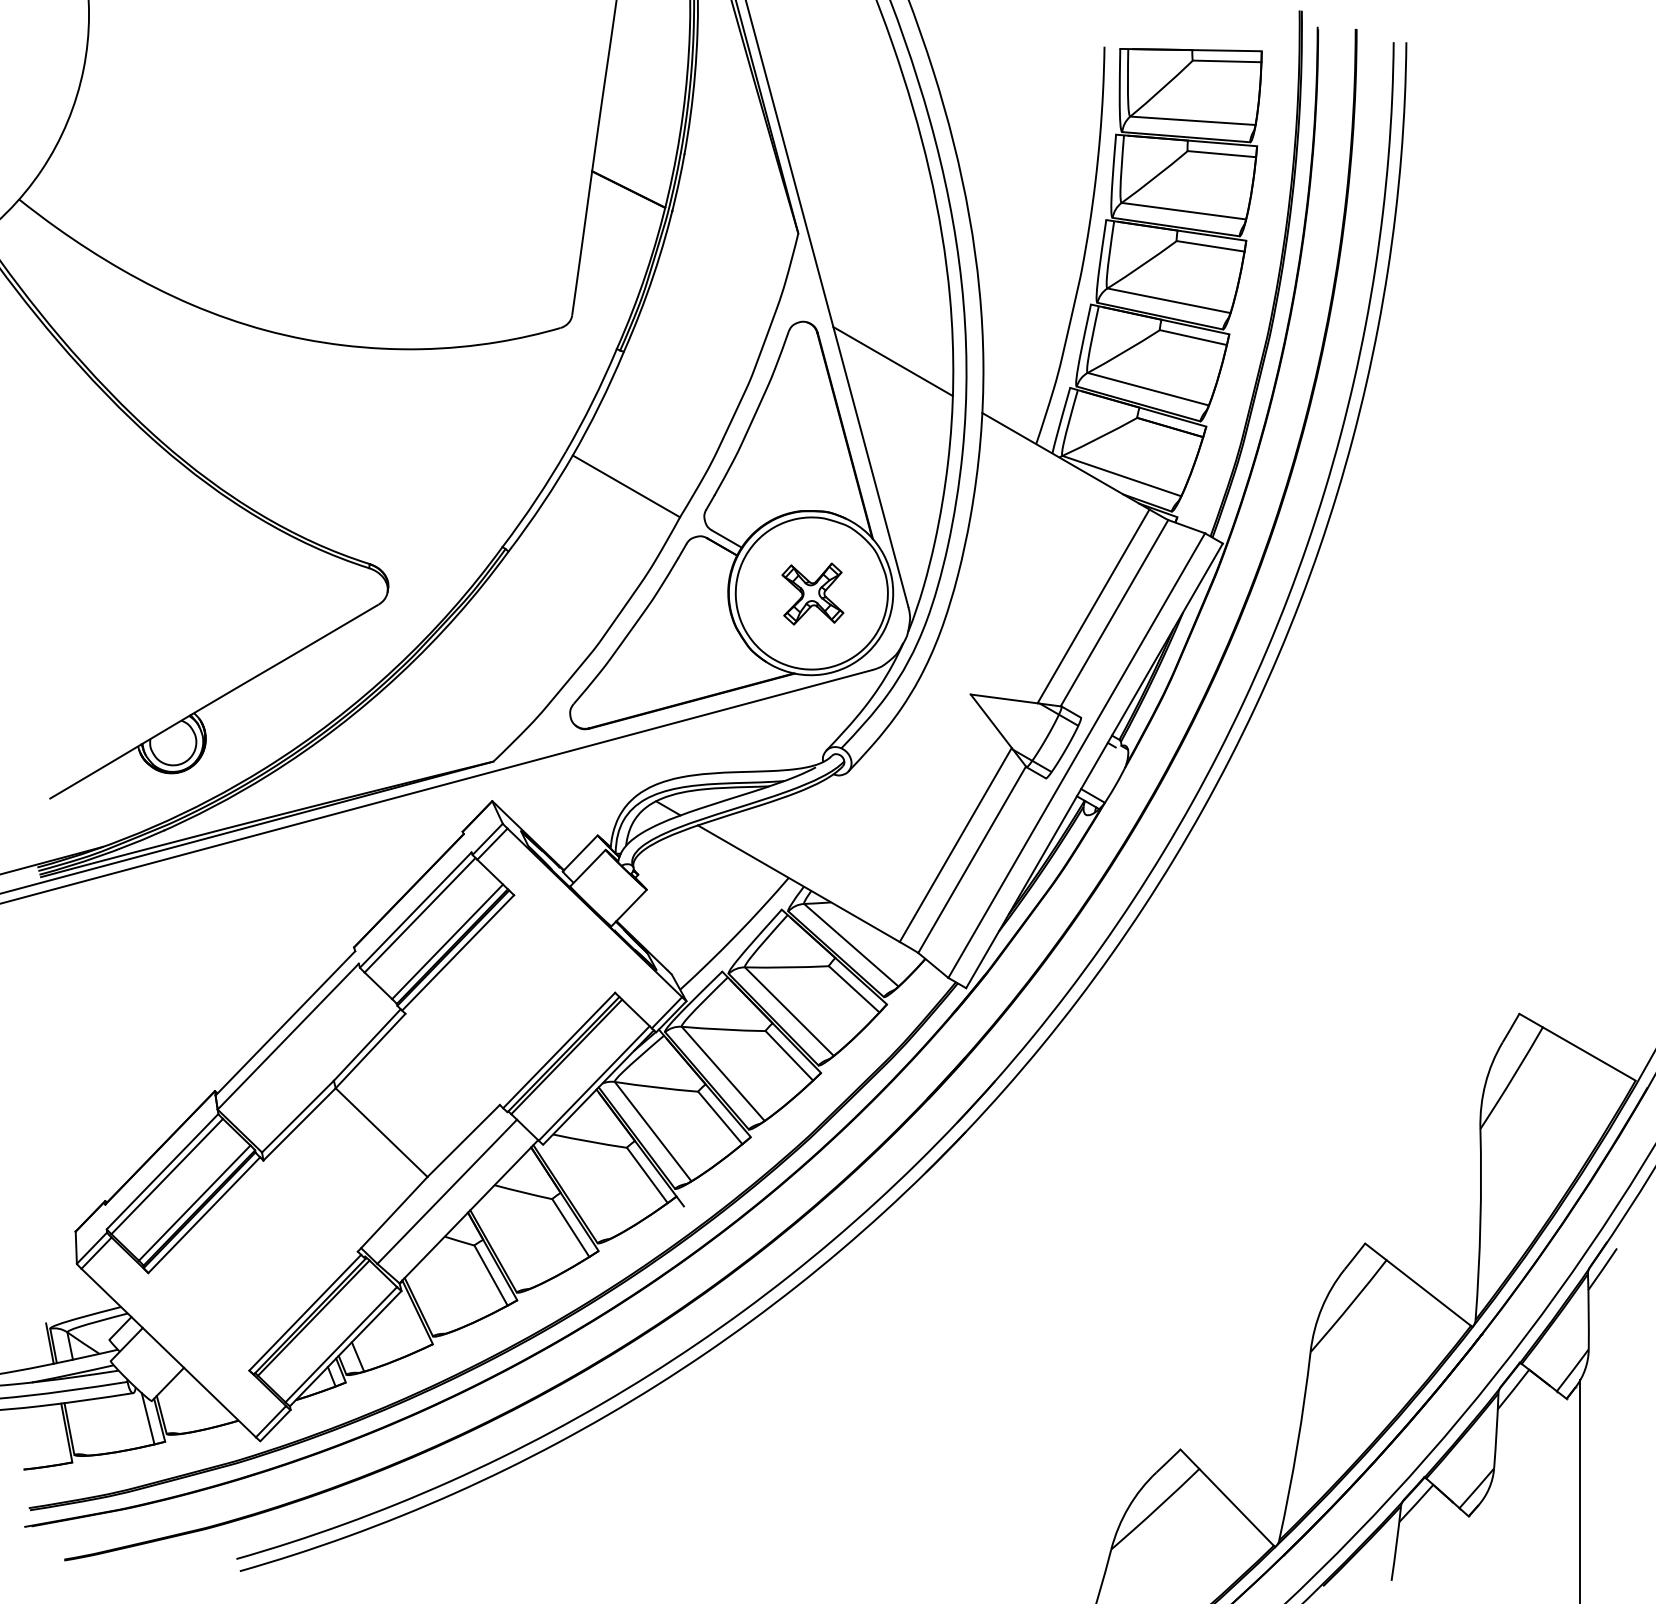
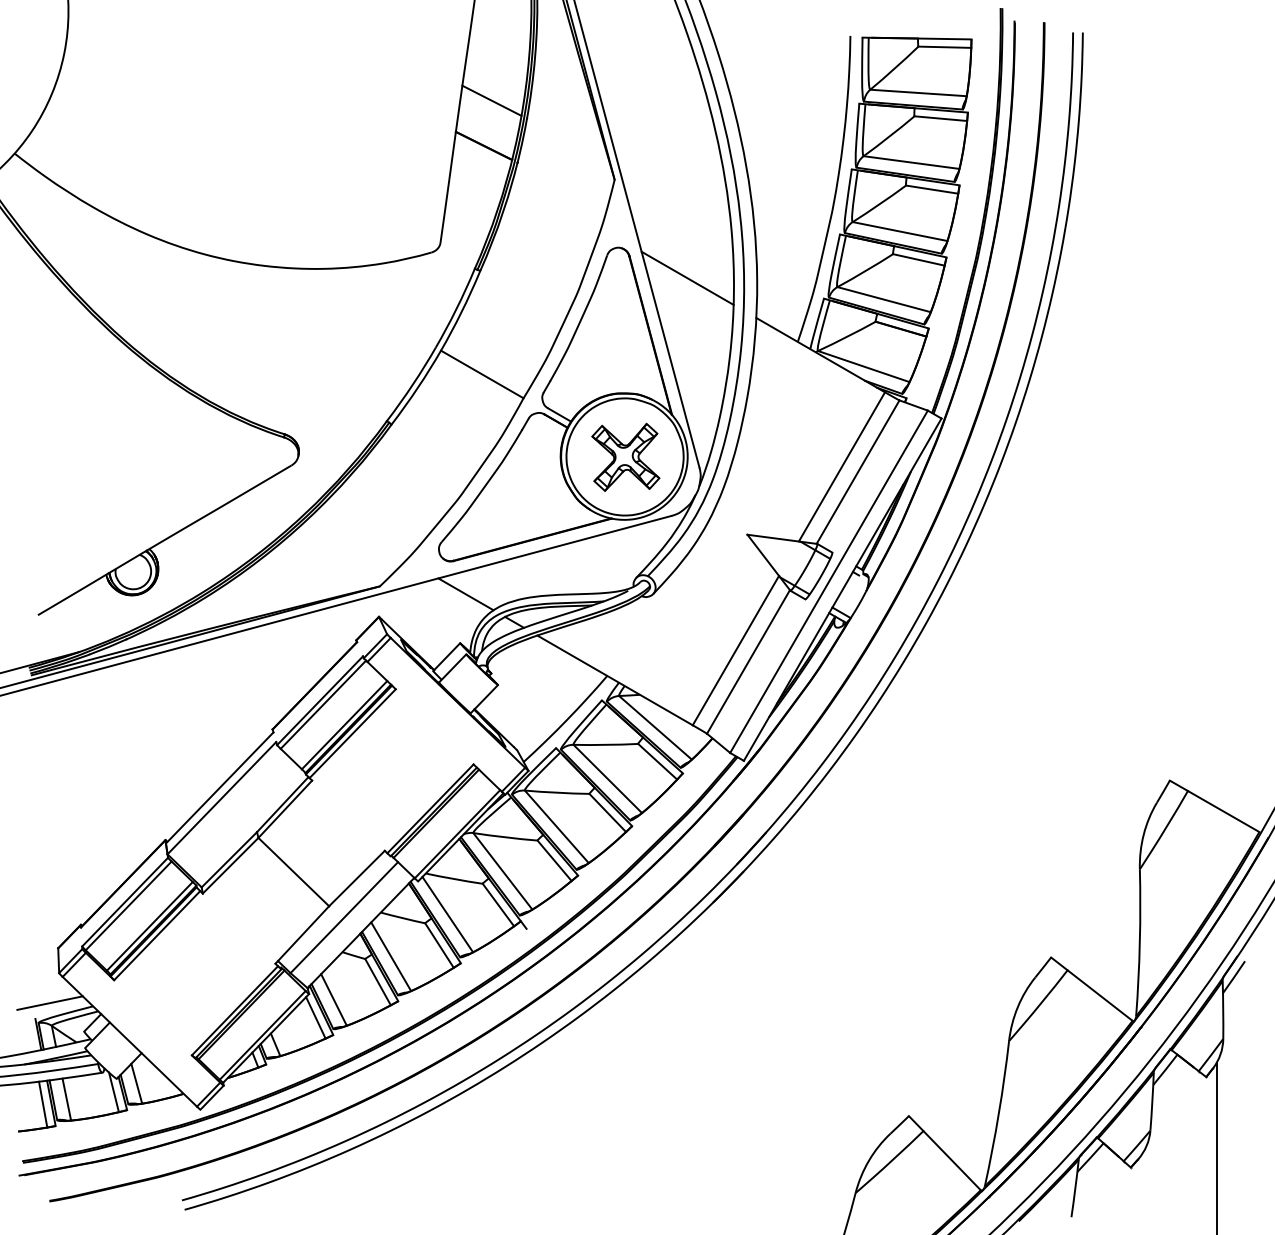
line: (638, 130) -> (491, 100), added
part: (812, 593) -> (625, 456), size x1.43
line: (605, 771) -> (466, 594), added
line: (581, 1187) -> (447, 914), added
line: (507, 1242) -> (390, 956), added
line: (433, 1298) -> (333, 999), added
line: (64, 1302) -> (49, 1002), added
line: (409, 1321) -> (315, 1017), added
line: (177, 1407) -> (136, 1083), added
line: (86, 1427) -> (66, 1099), added
line: (55, 1434) -> (42, 1104), added

